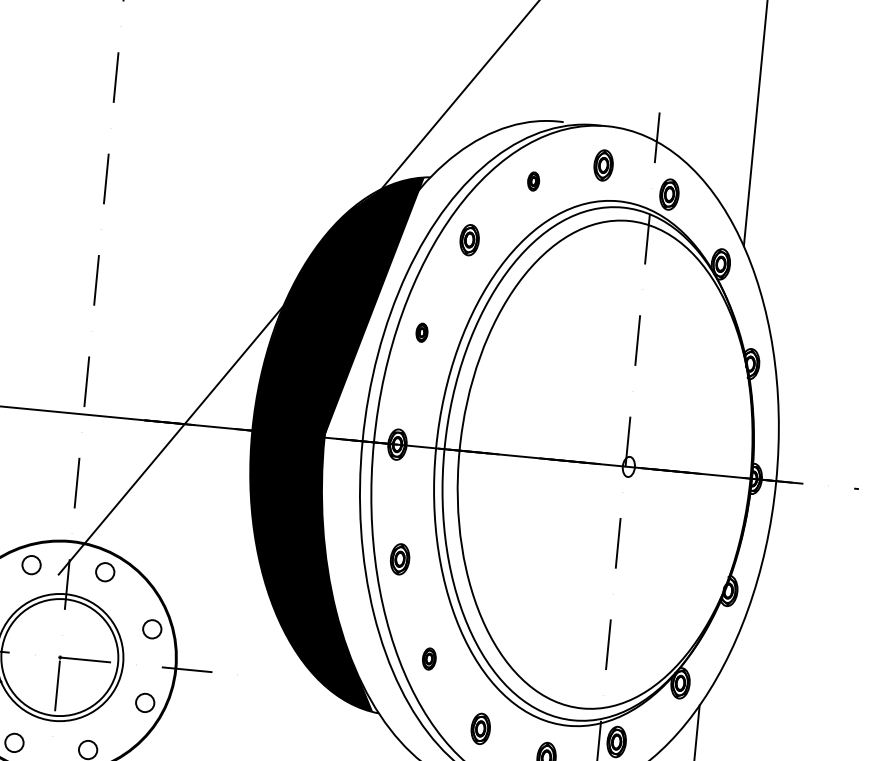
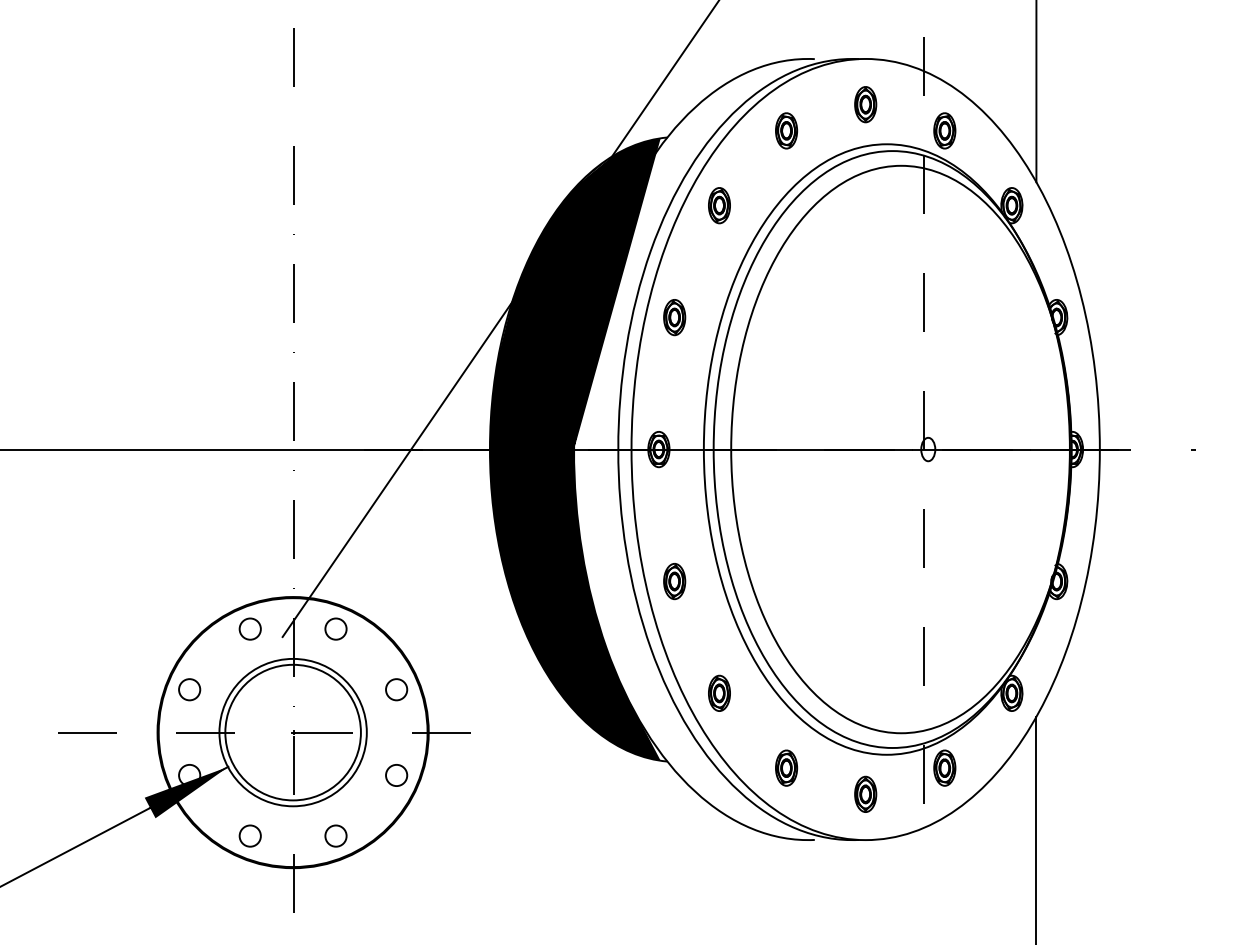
part: (533, 181) -> (786, 130), size x1.67
part: (421, 332) -> (674, 317), size x1.67
part: (429, 658) -> (719, 692), size x1.43

